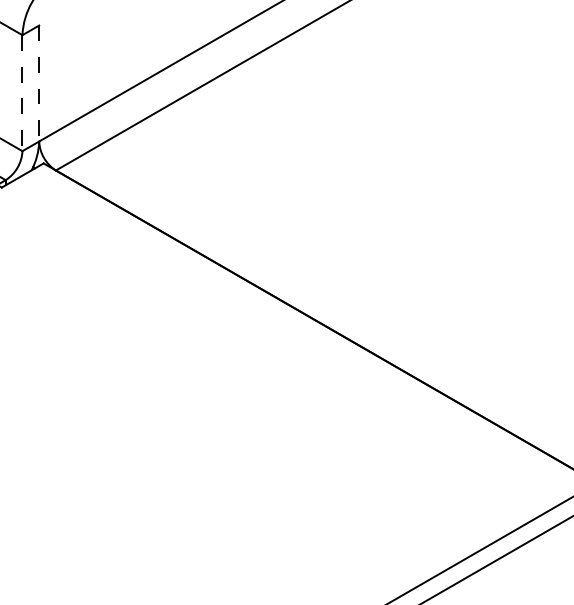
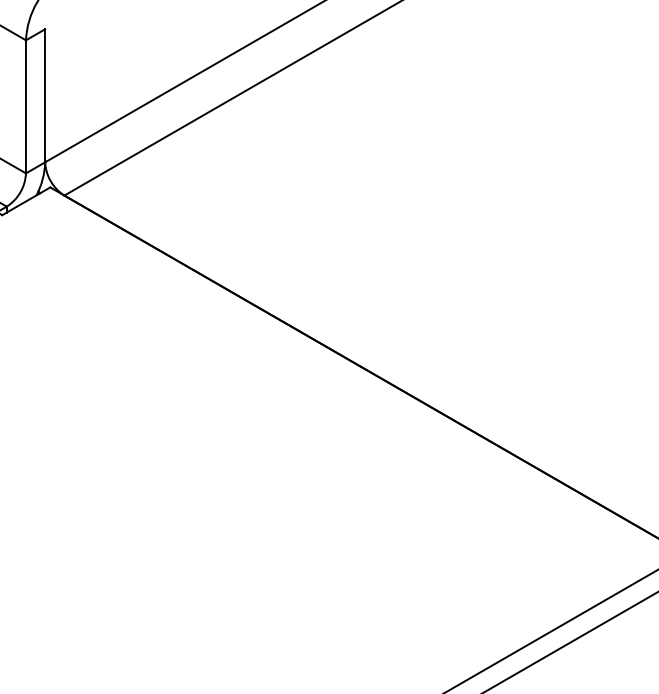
line: (39, 83) -> (45, 95), dashed -> solid
line: (22, 93) -> (26, 107), dashed -> solid

